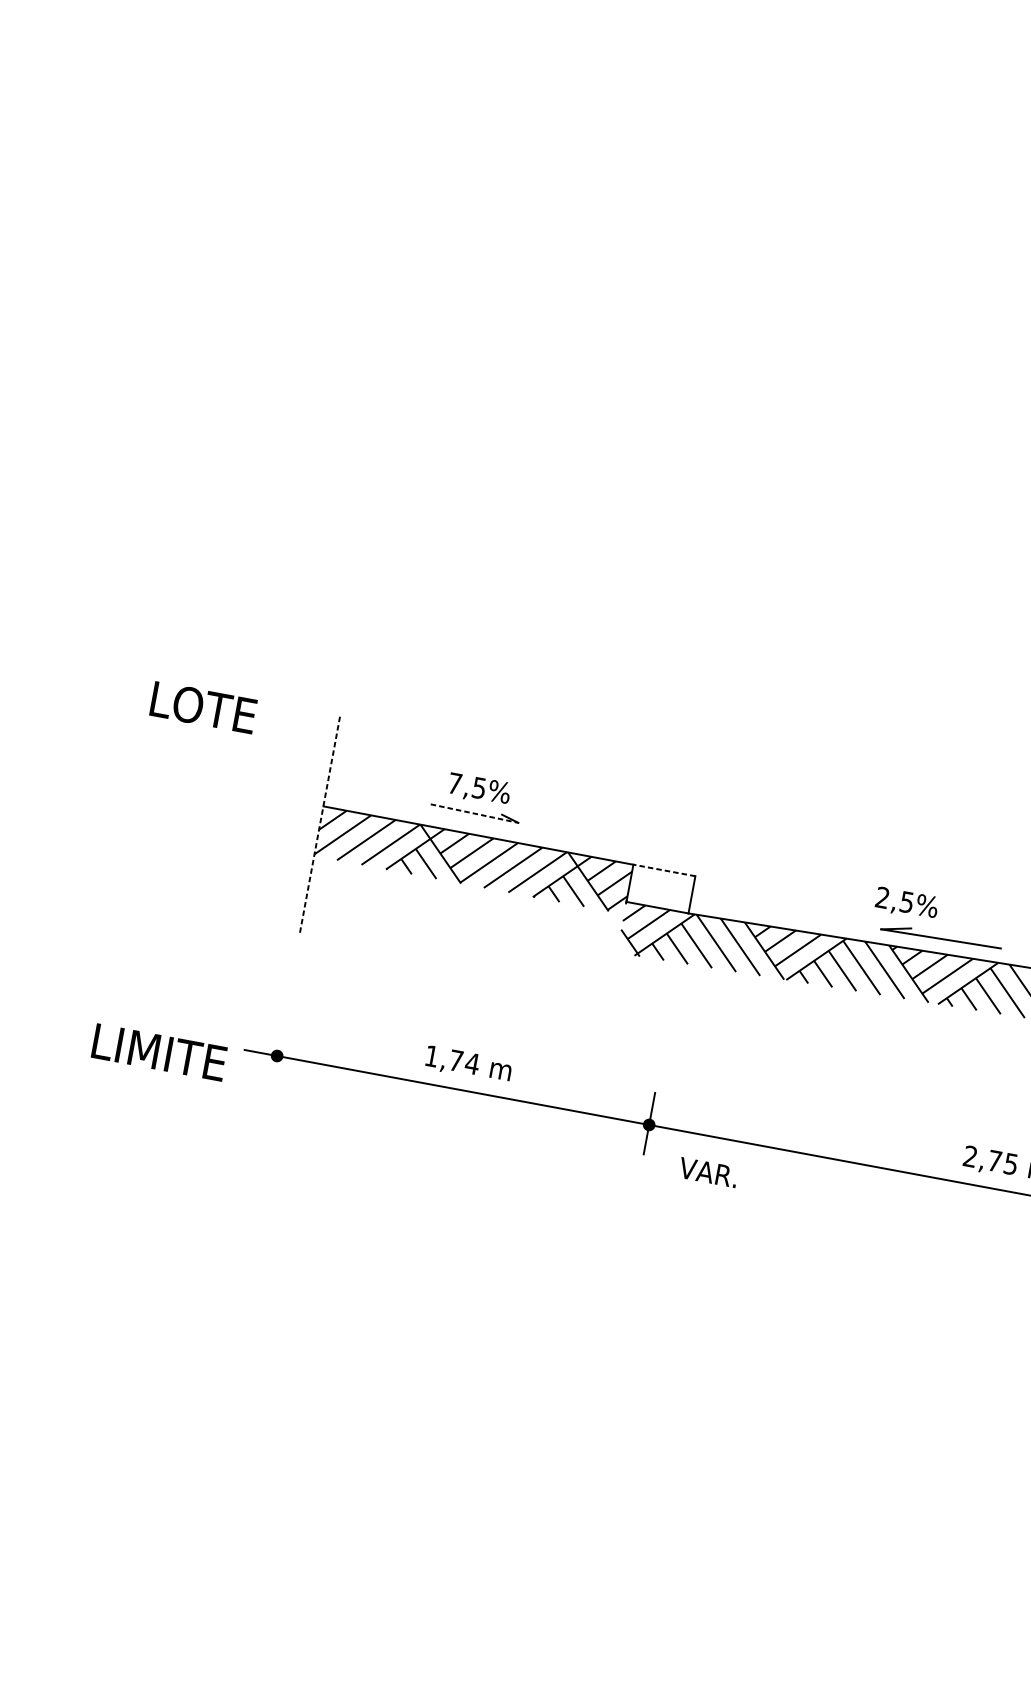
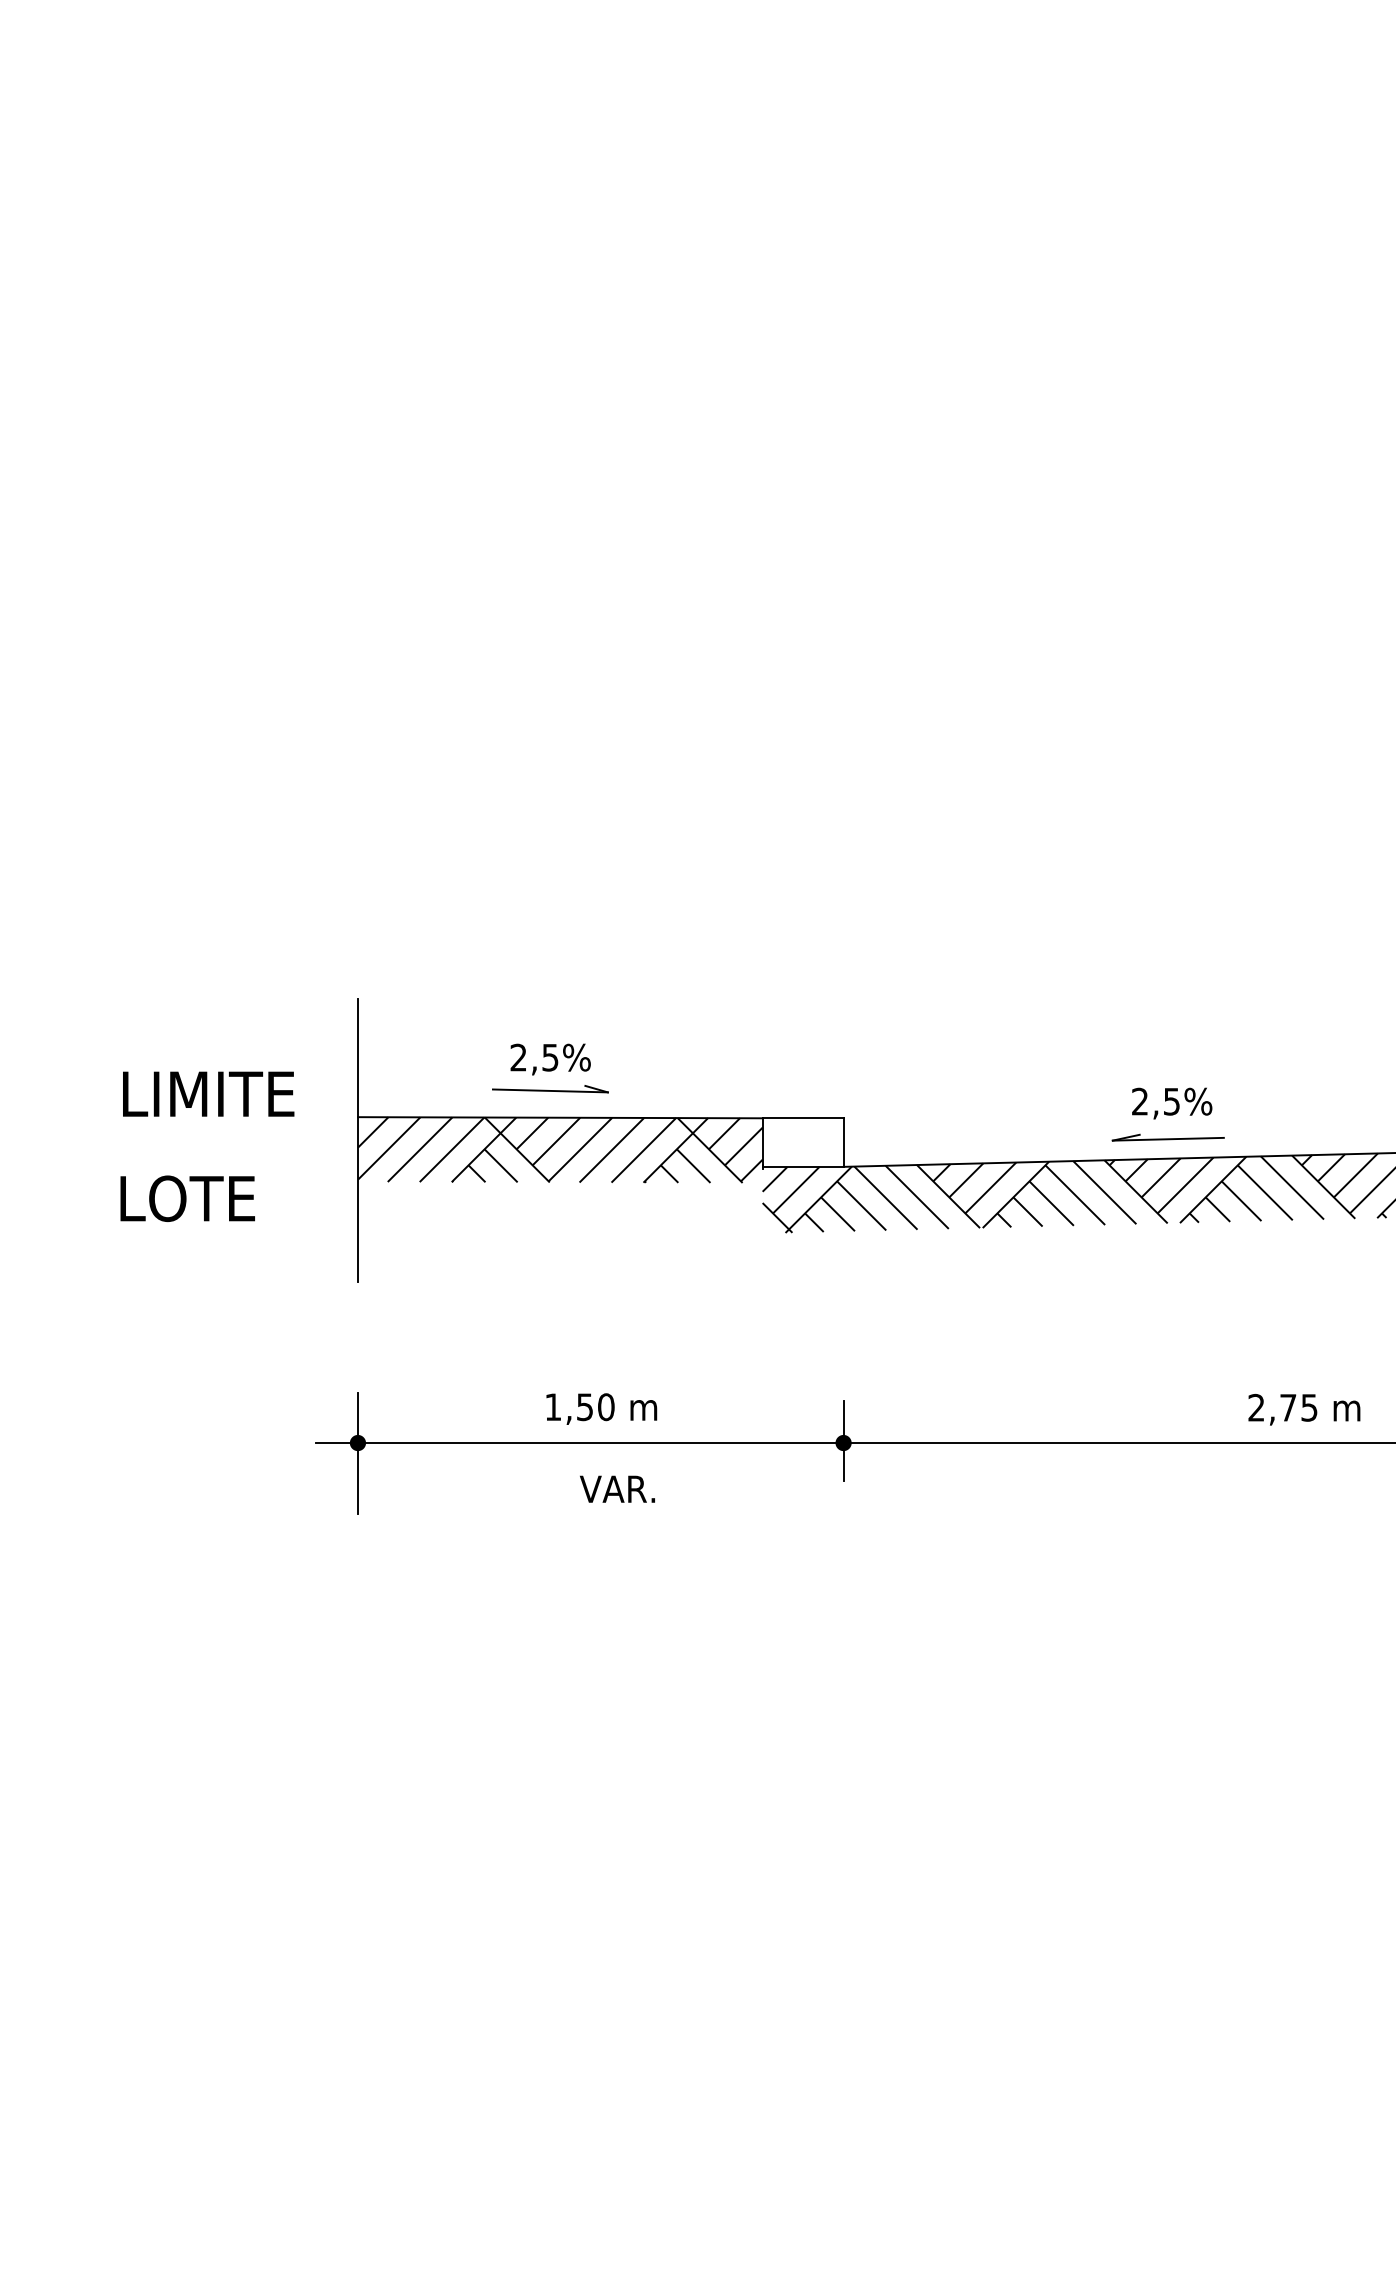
text: (203, 707) -> (187, 1198), moved
text: (454, 783) -> (518, 1057), 7,5% -> 2,5%
line: (474, 813) -> (550, 1090), dashed -> solid
line: (319, 824) -> (357, 1140), dashed -> solid
line: (663, 870) -> (802, 1118), dashed -> solid
text: (907, 903) -> (1172, 1103), moved
part: (940, 936) -> (1167, 1137), size x0.71
text: (159, 1052) -> (208, 1093), moved
text: (464, 1062) -> (596, 1407), 1,74 -> 1,50
line: (275, 1063) -> (357, 1453), added
text: (708, 1171) -> (617, 1488), moved

